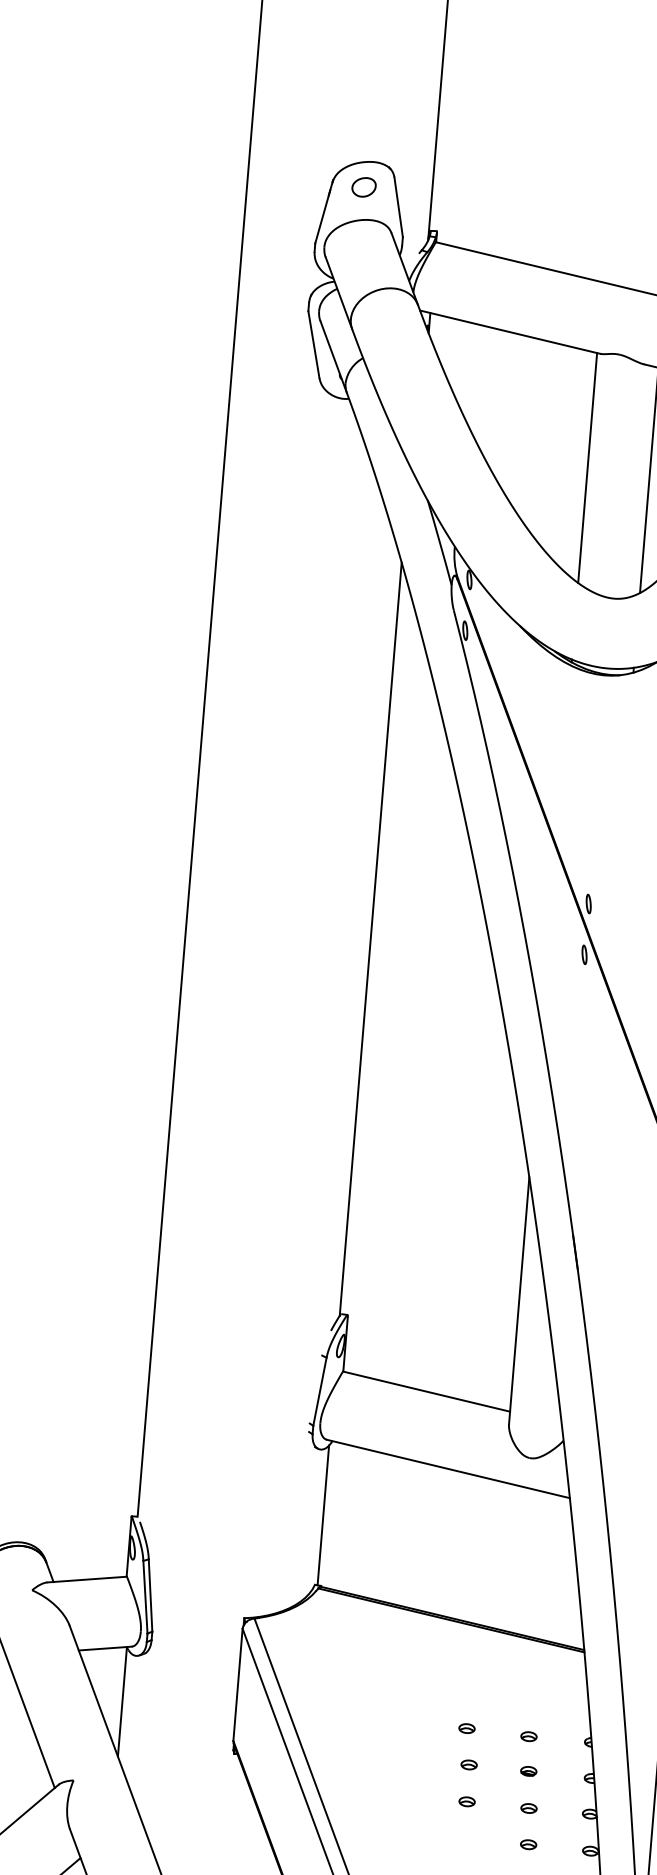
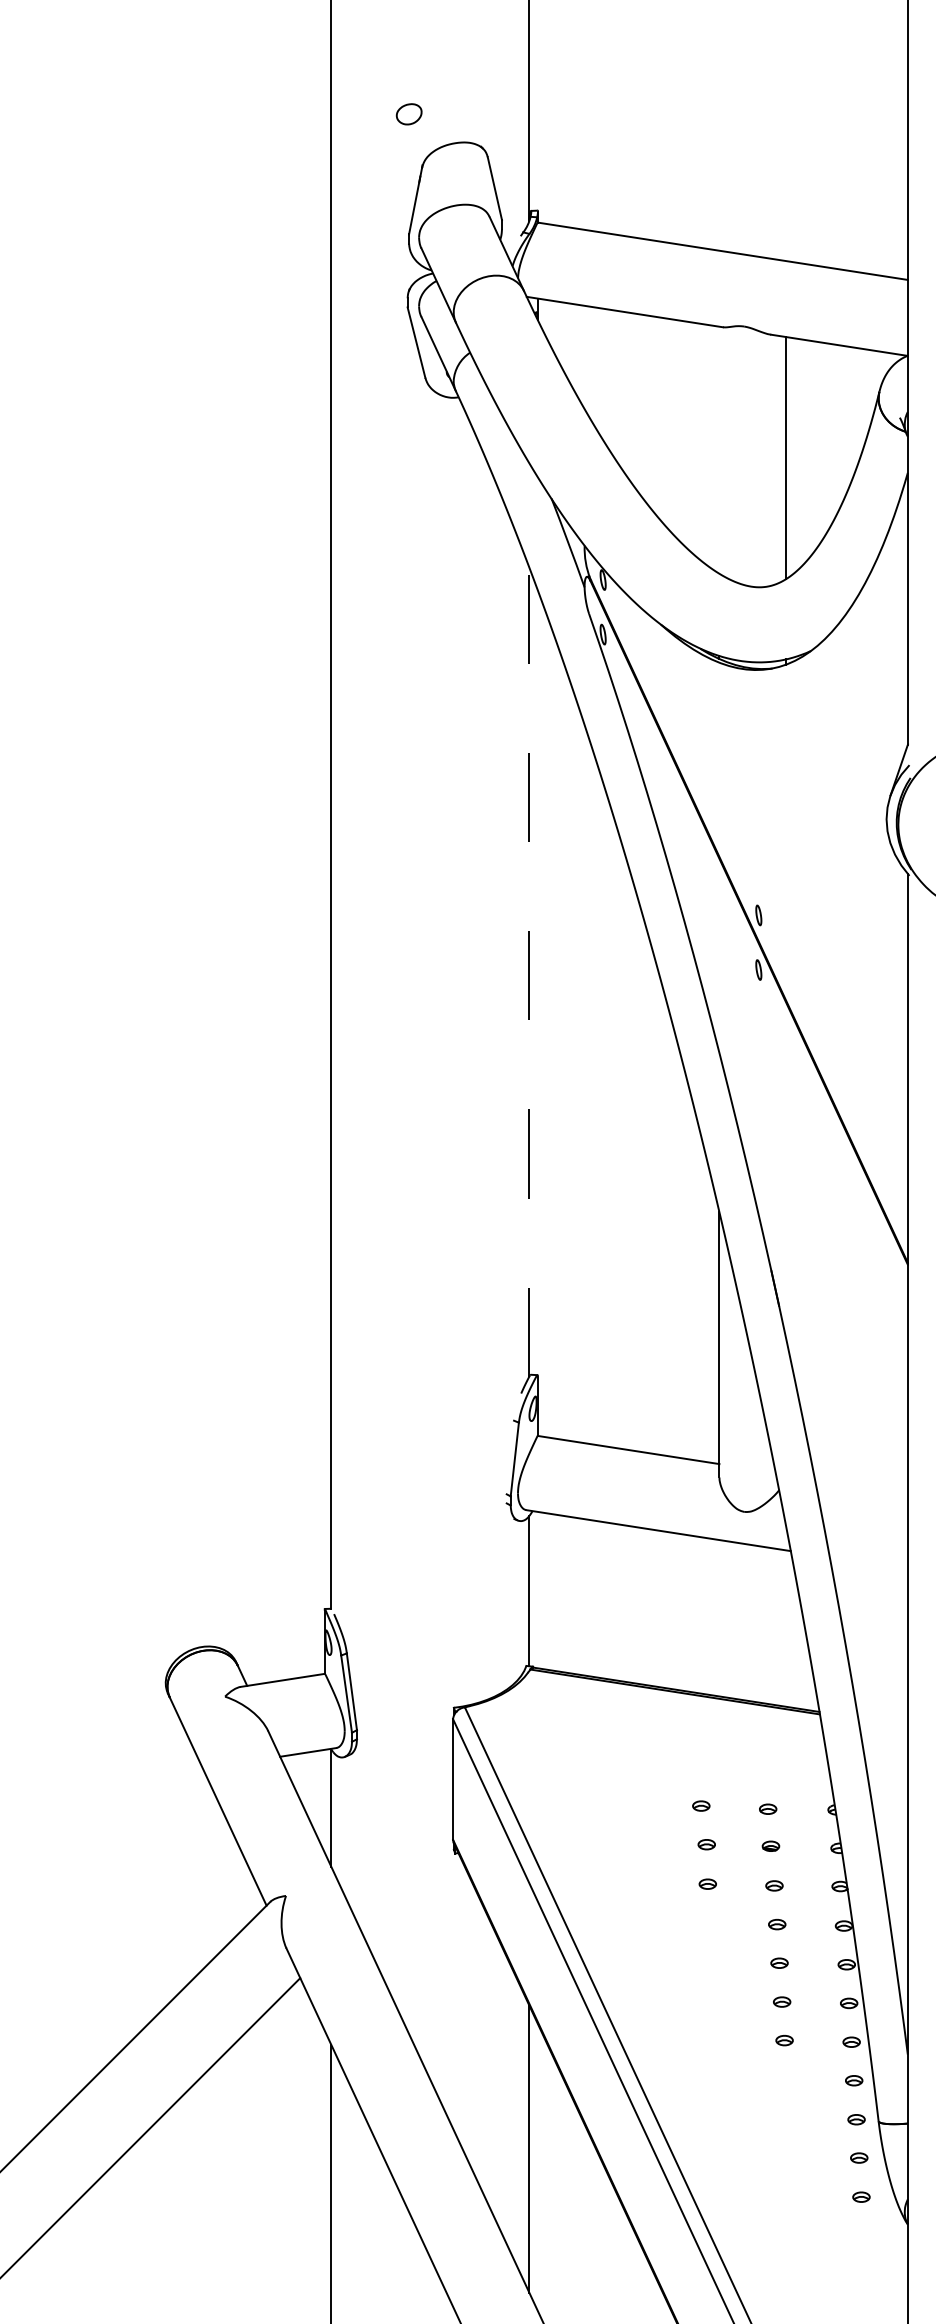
part: (363, 187) -> (408, 114), moved
line: (587, 467) -> (719, 449), removed
line: (370, 939) -> (529, 972), solid -> dashed

